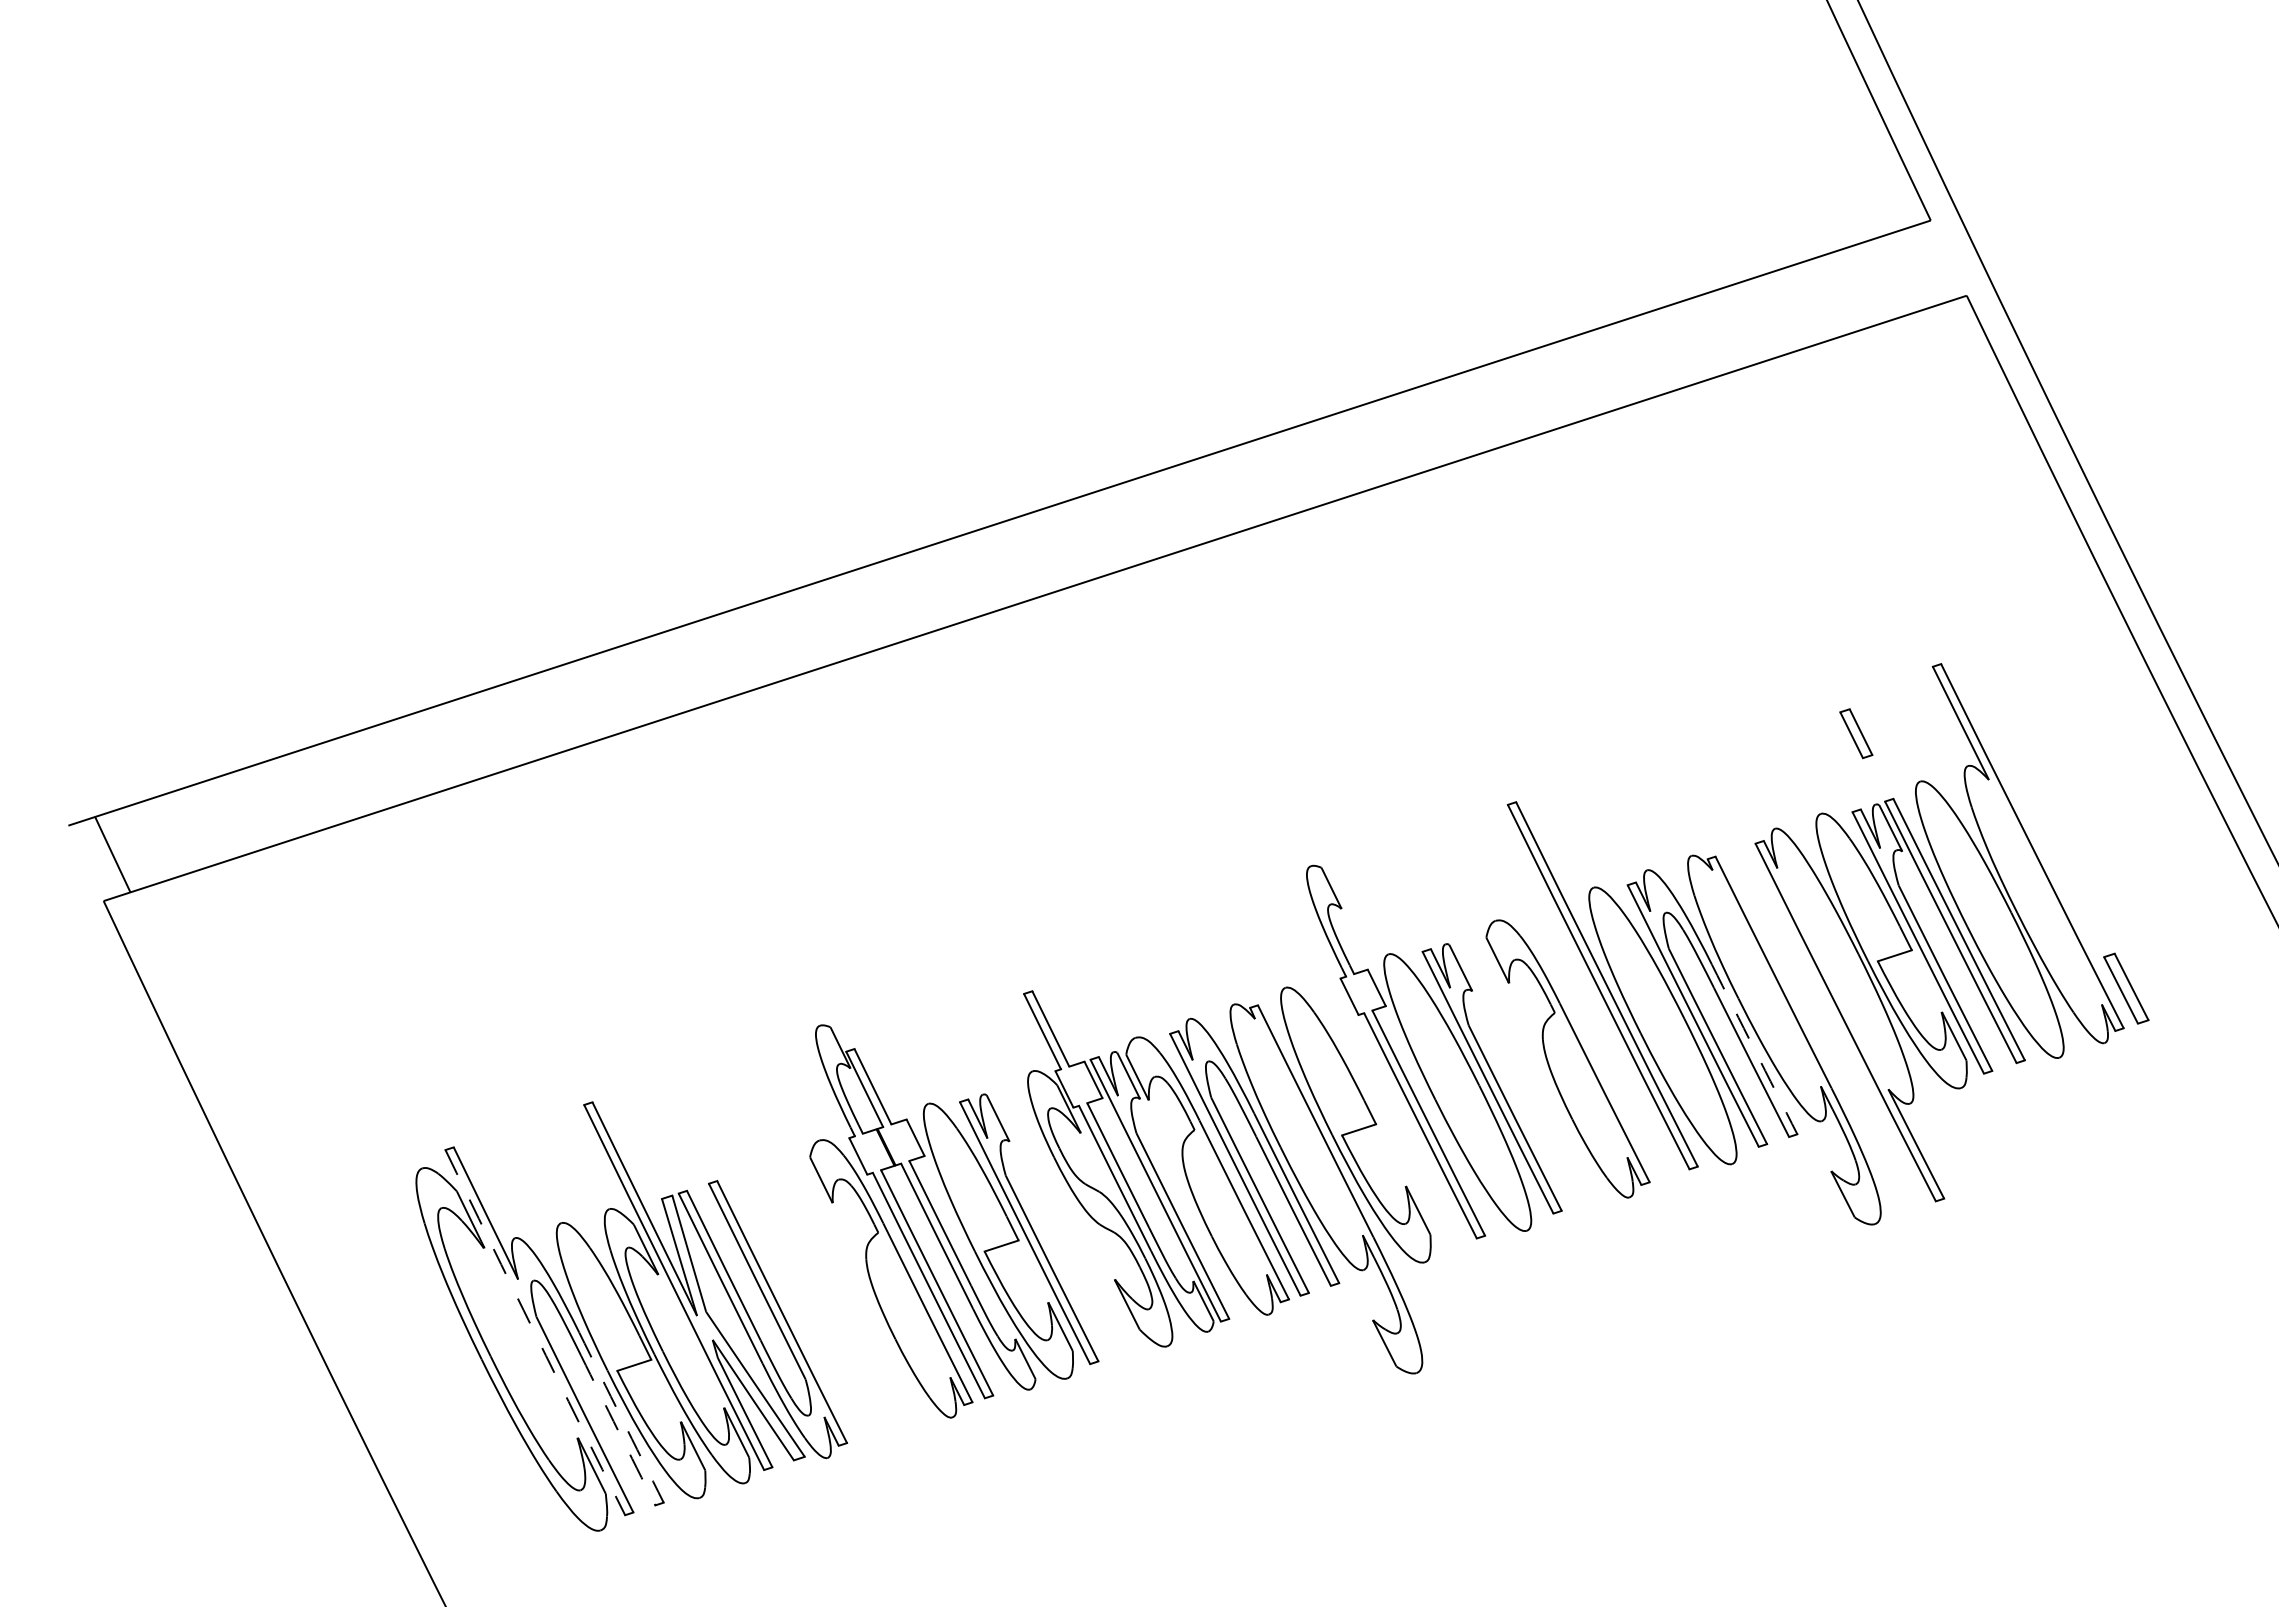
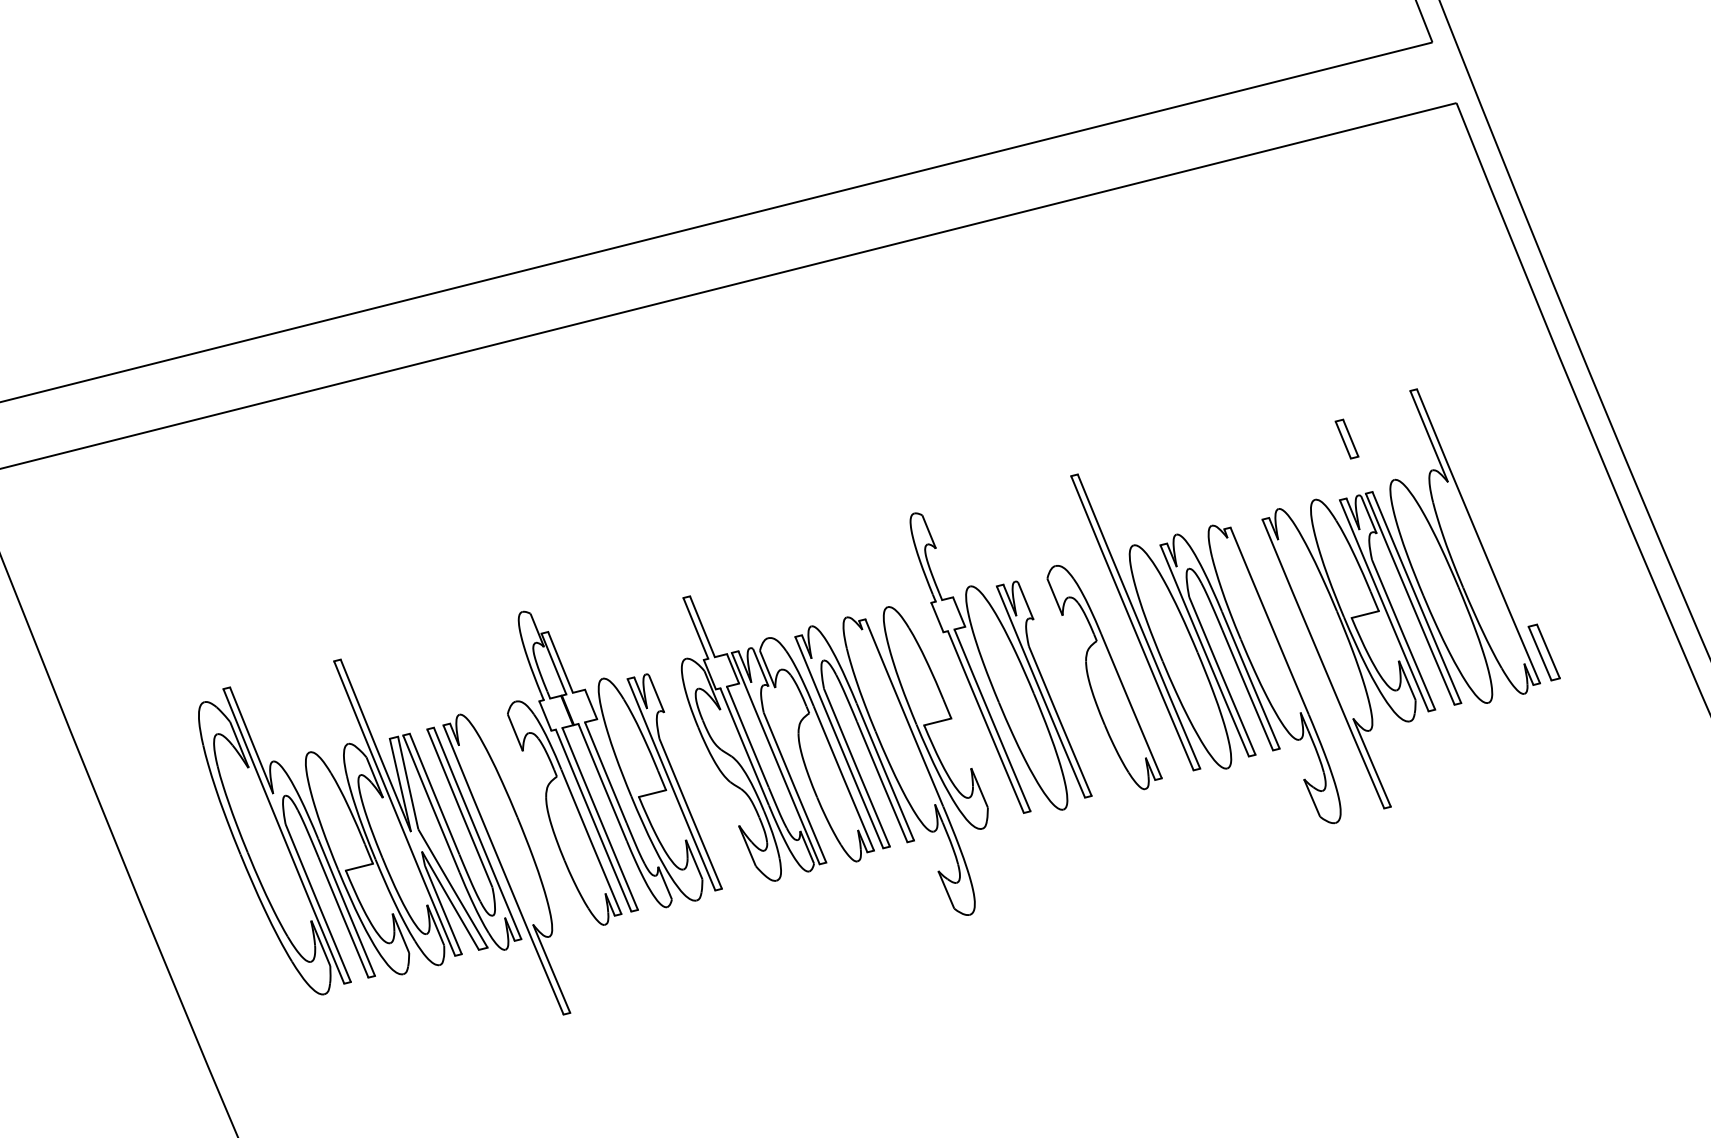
arc: (1754, 1049) -> (1250, 680), dashed -> solid
arc: (534, 1332) -> (283, 836), dashed -> solid
part: (822, 1348) -> (507, 864), added
arc: (621, 1417) -> (346, 907), dashed -> solid
arc: (618, 1430) -> (343, 917), dashed -> solid

